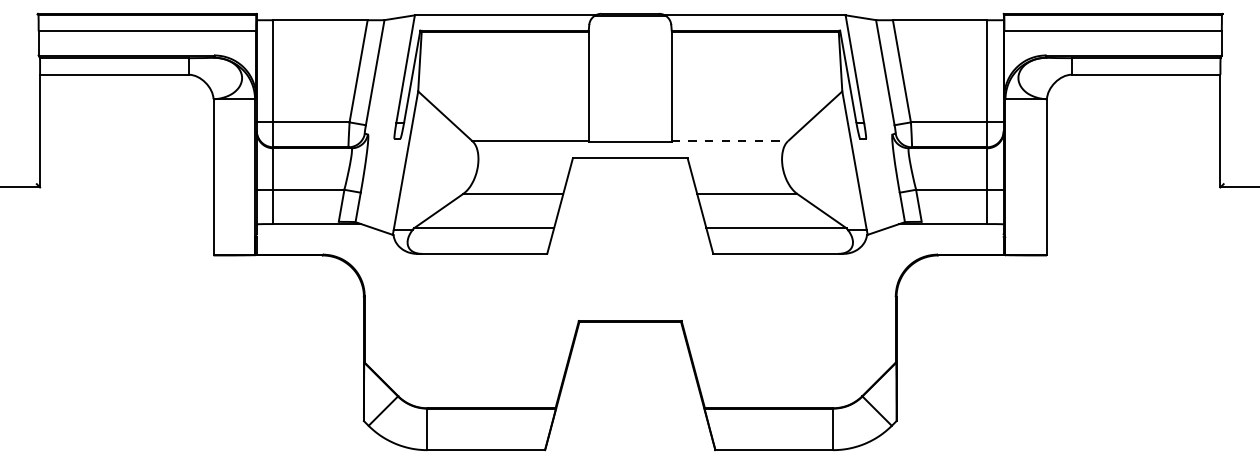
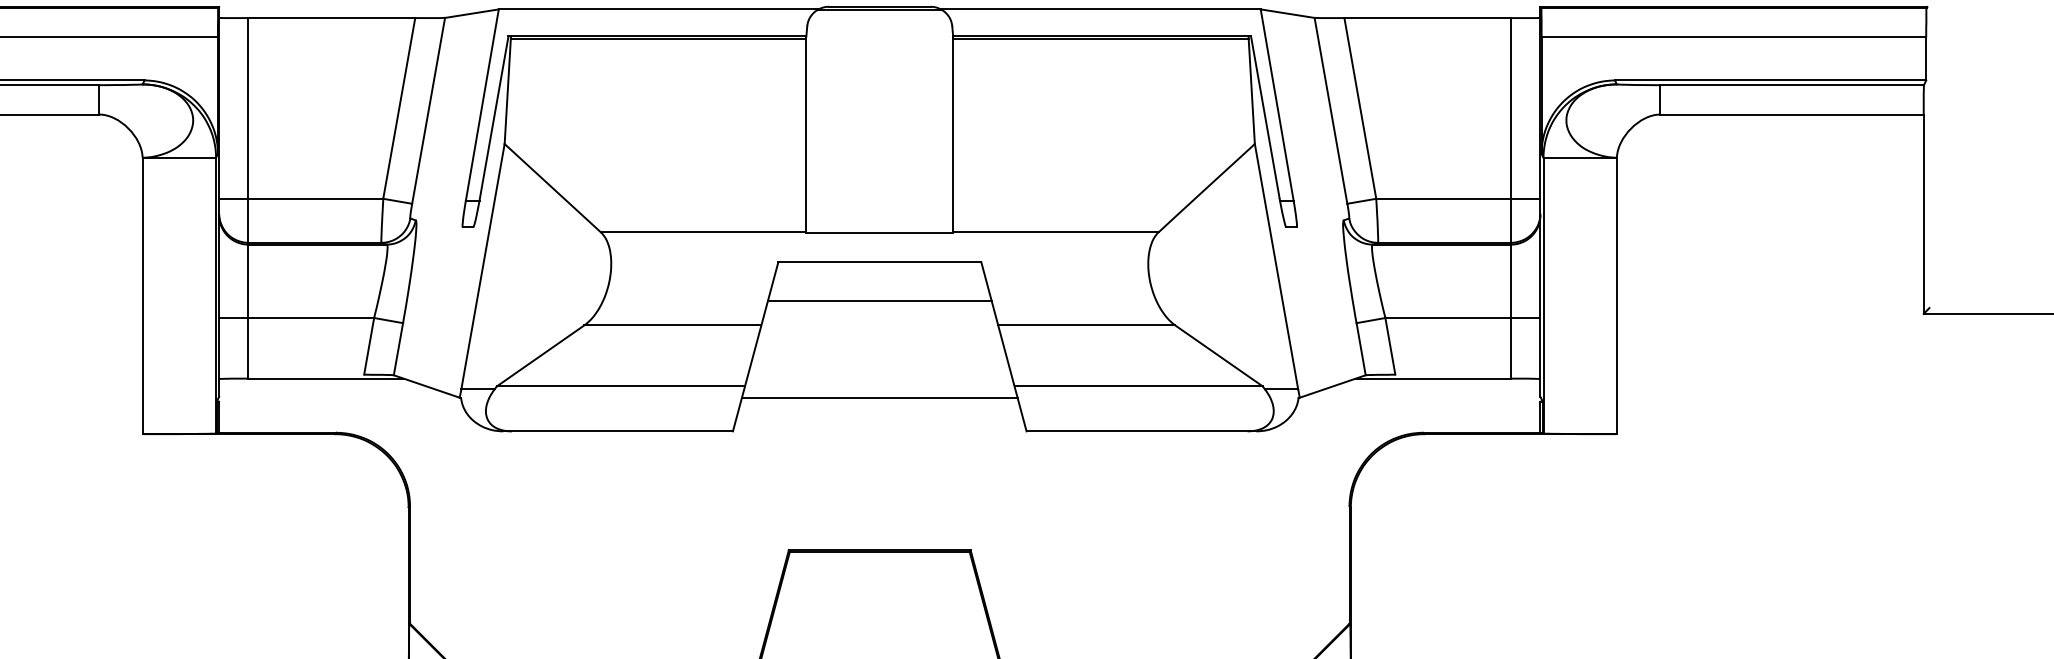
line: (730, 141) -> (1057, 232), dashed -> solid
line: (630, 180) -> (880, 301), added
line: (630, 234) -> (880, 397), added

